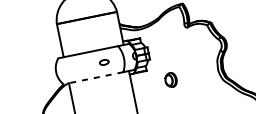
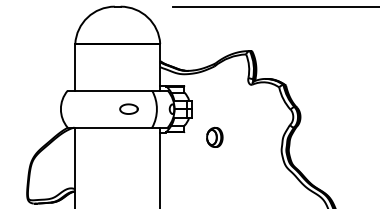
part: (103, 62) -> (128, 108), size x1.43
line: (93, 78) -> (109, 127), dashed -> solid
part: (170, 79) -> (214, 136), moved

